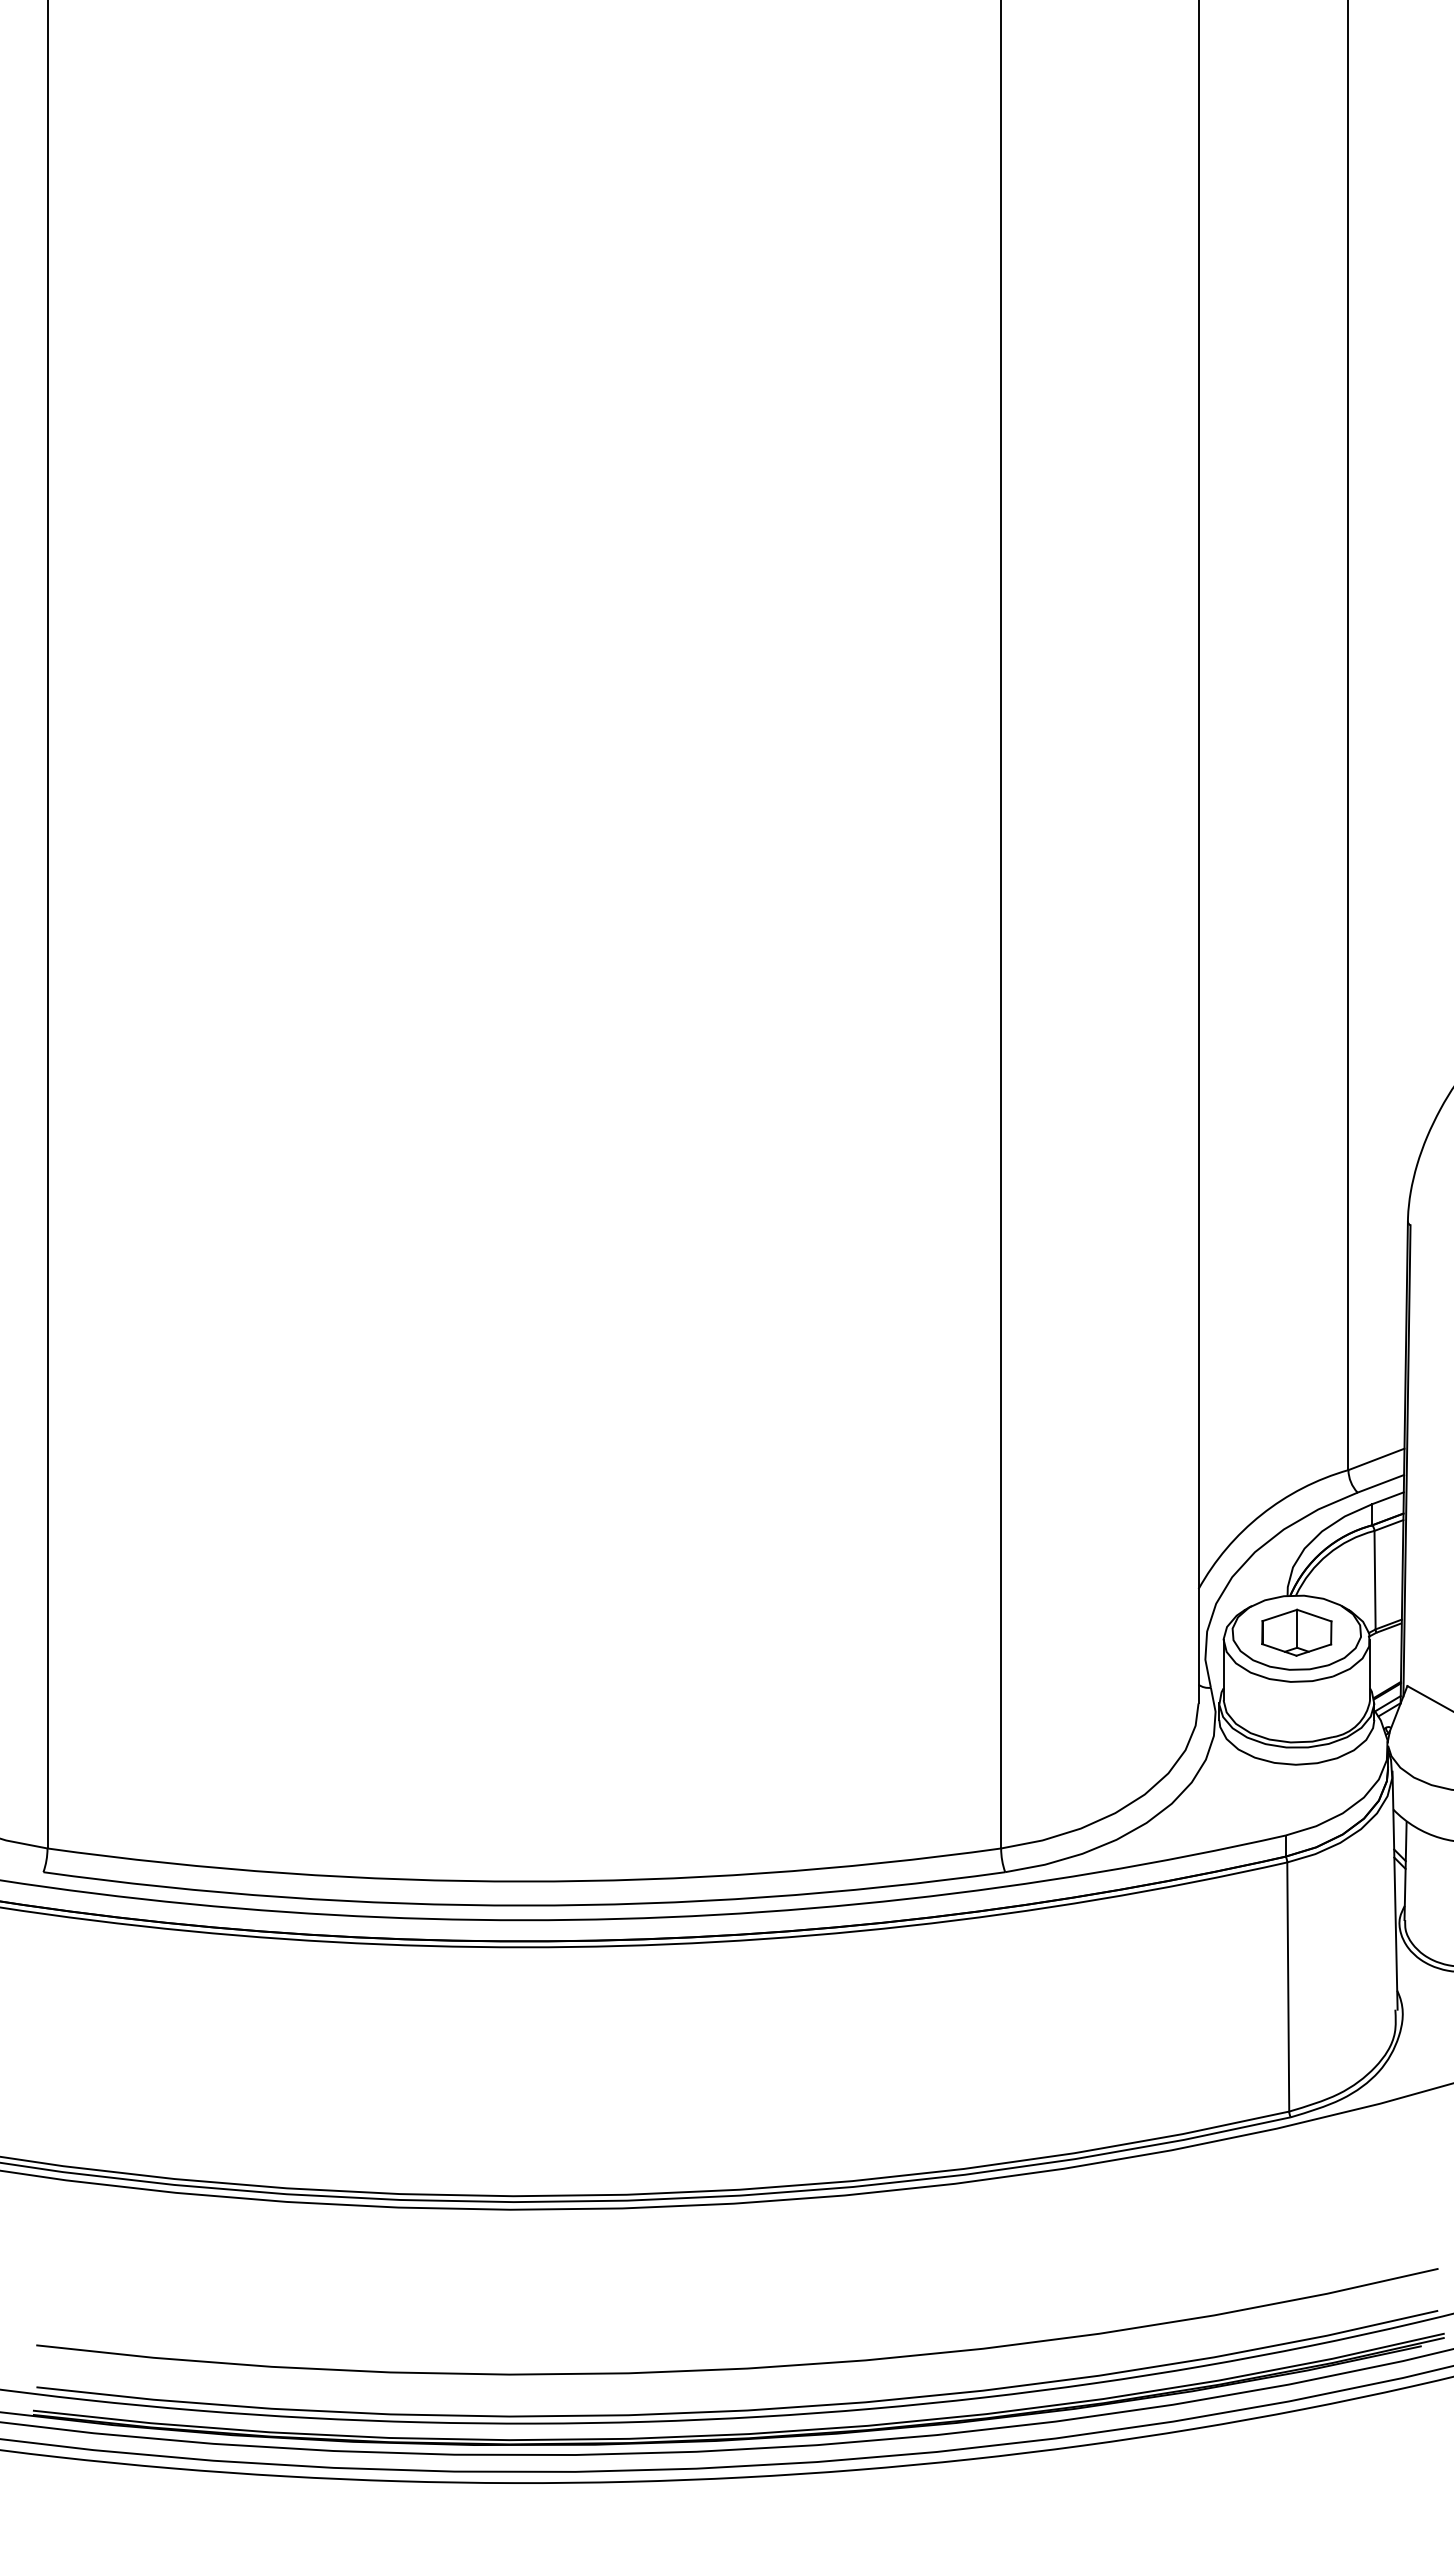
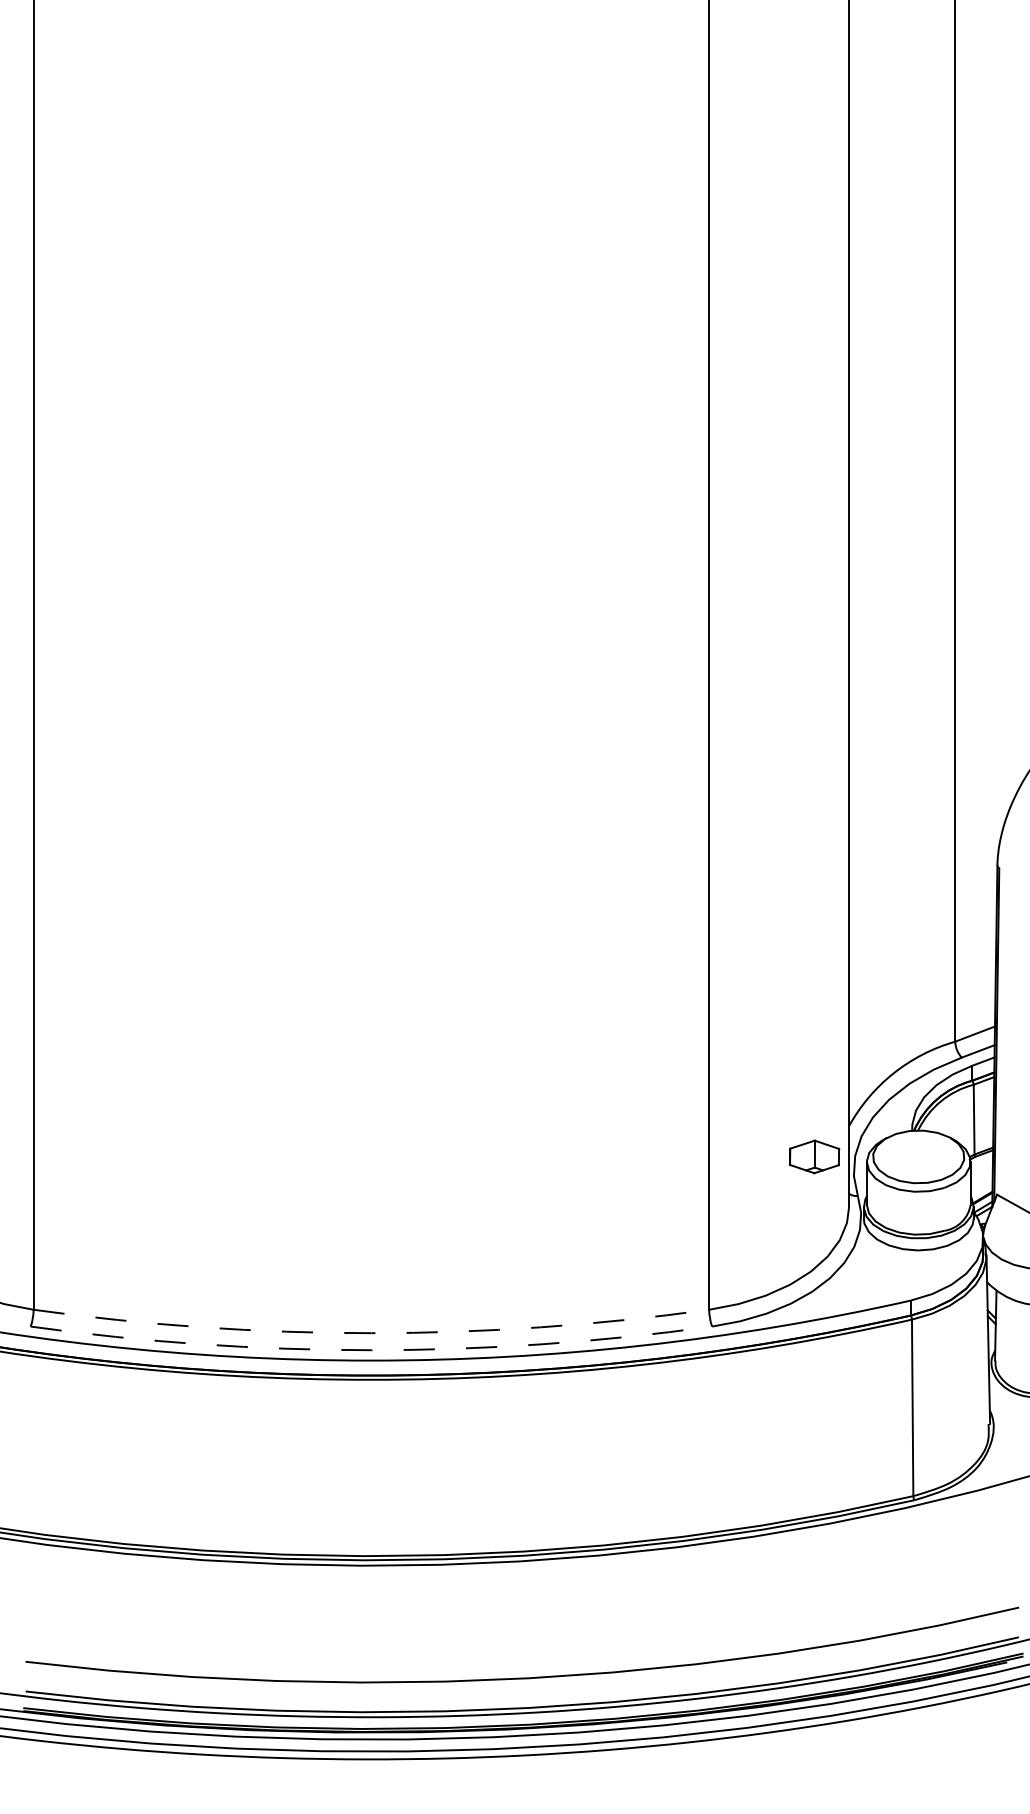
part: (1296, 1632) -> (814, 1156), moved
arc: (524, 1881) -> (371, 1333), solid -> dashed
arc: (524, 1905) -> (371, 1350), solid -> dashed

